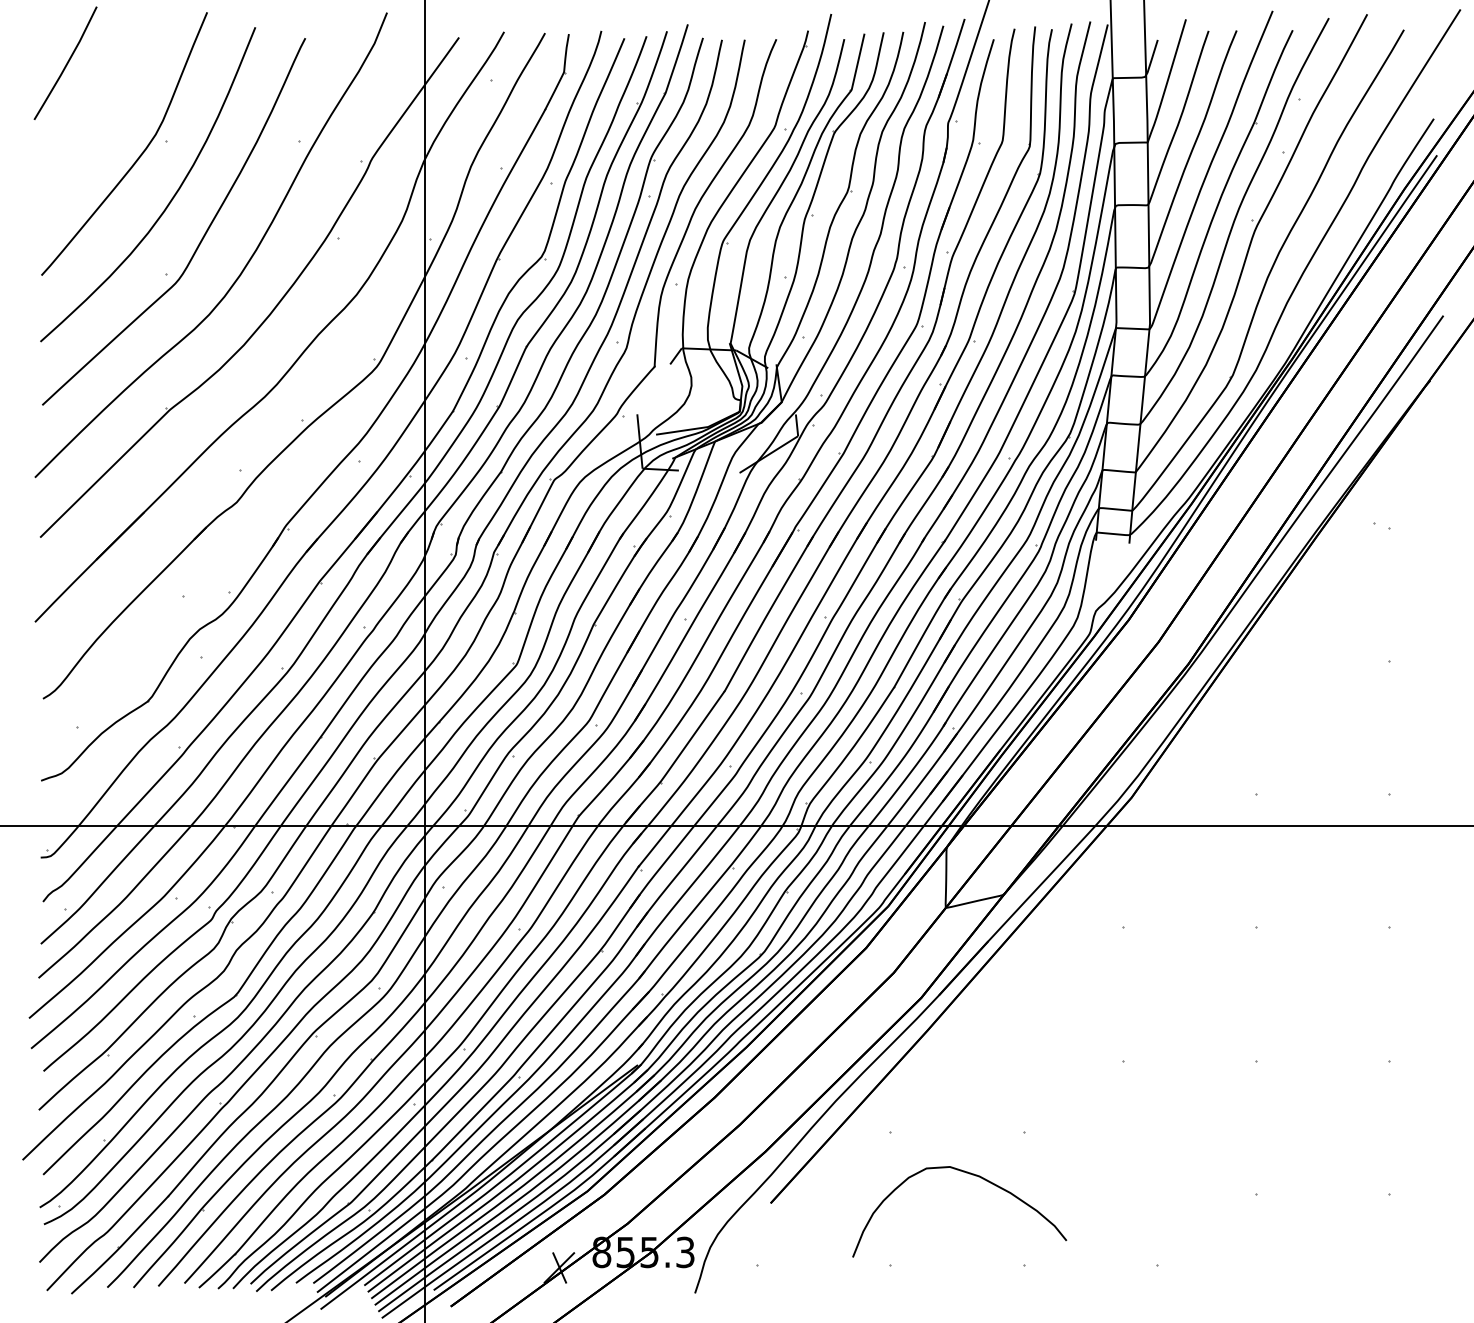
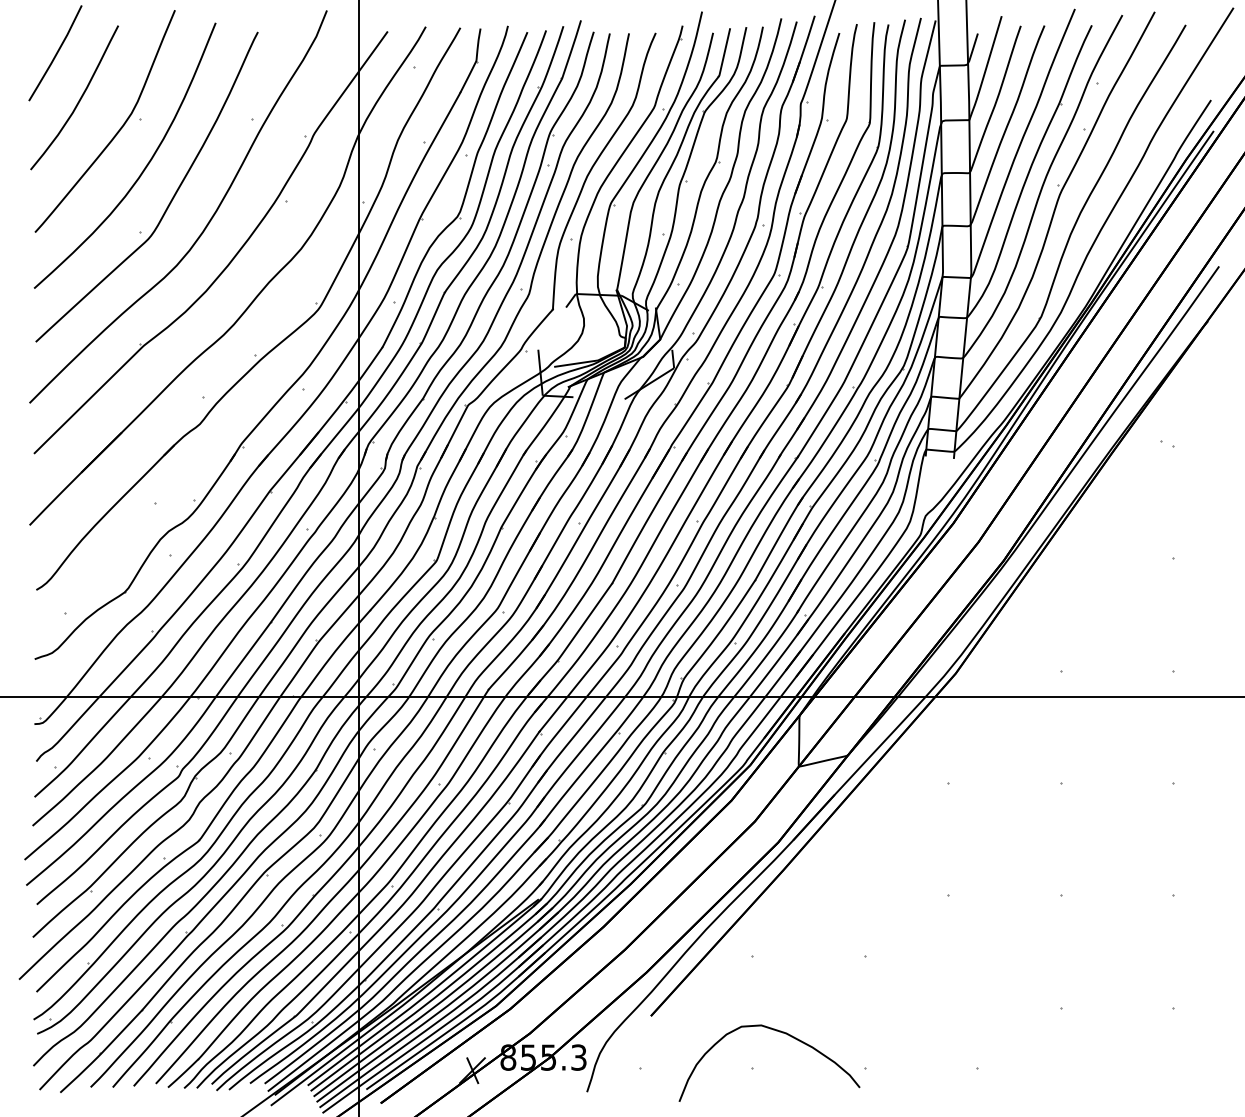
curve: (92, 119) -> (78, 100), added
curve: (971, 1175) -> (779, 1032), moved

